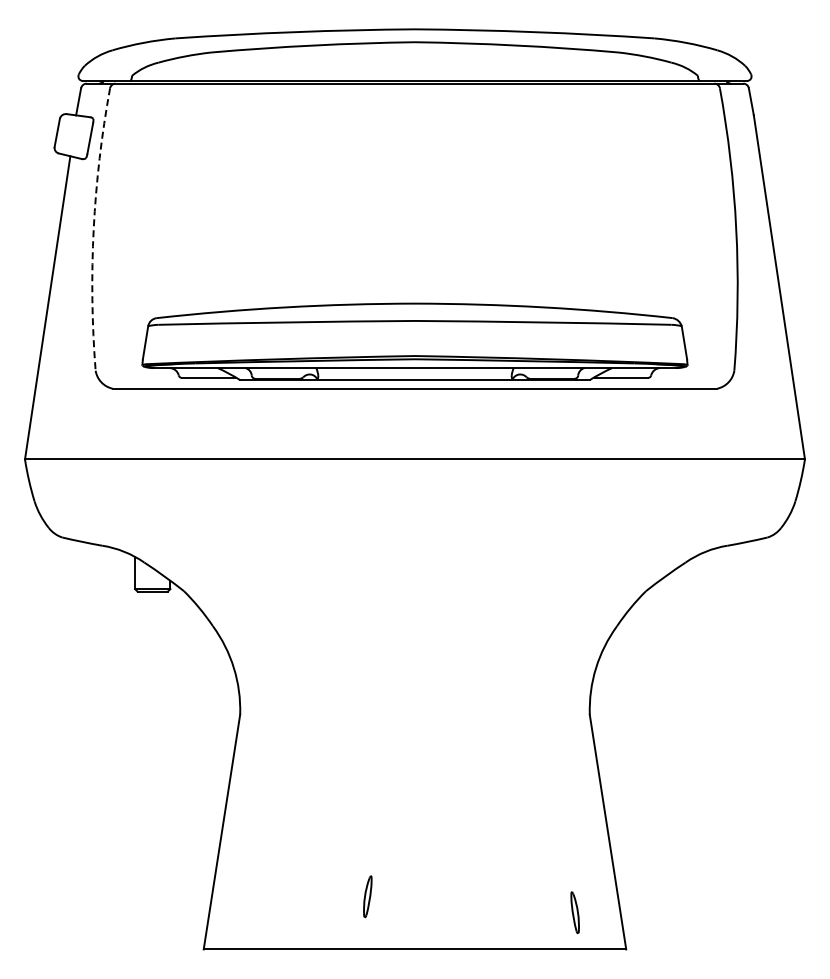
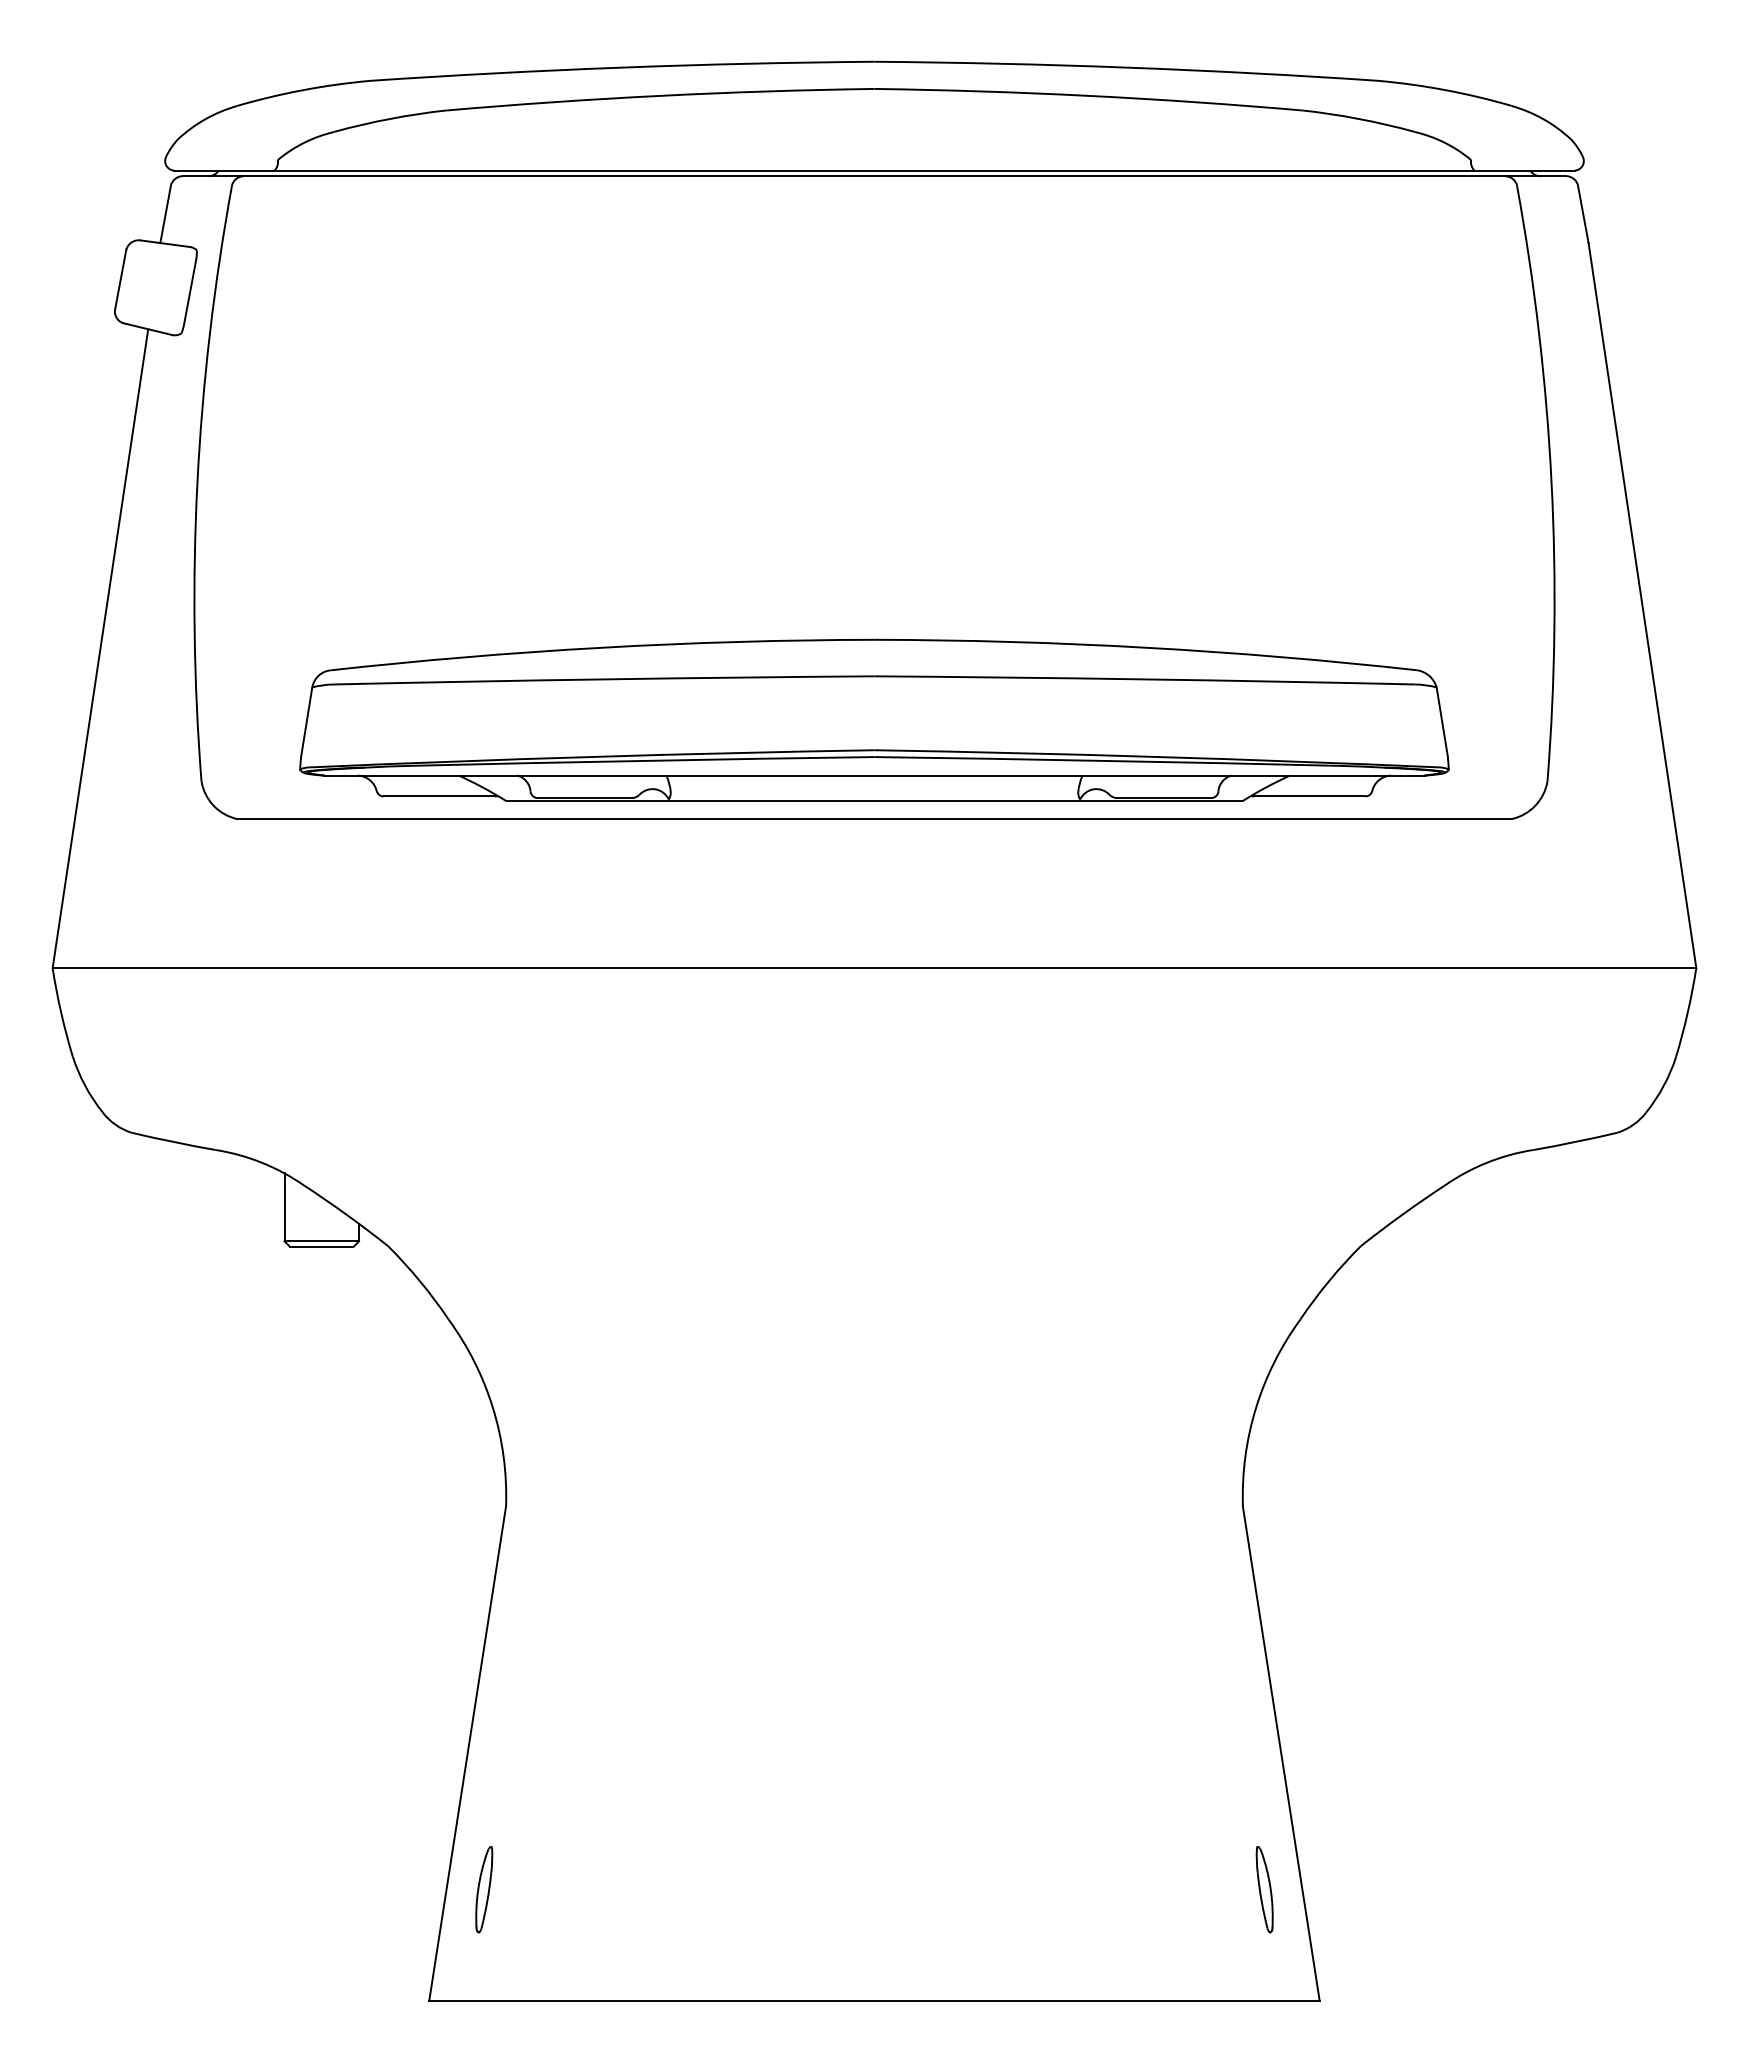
arc: (93, 229) -> (196, 483), dashed -> solid
part: (367, 896) -> (483, 1889), moved
part: (574, 912) -> (1263, 1889), moved

